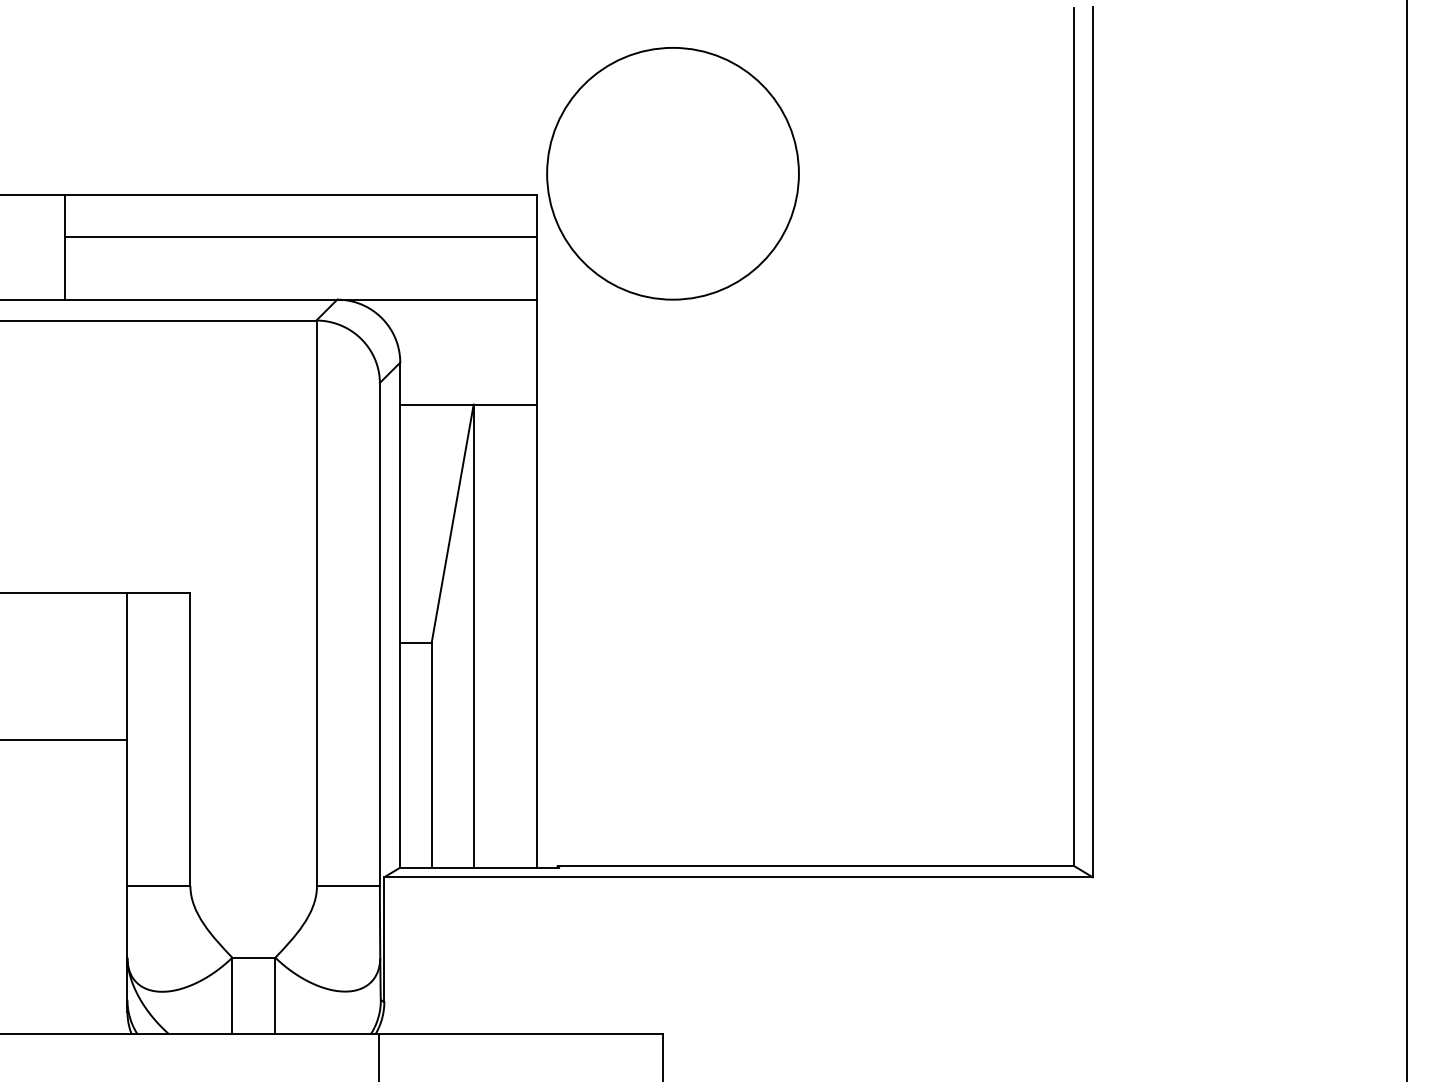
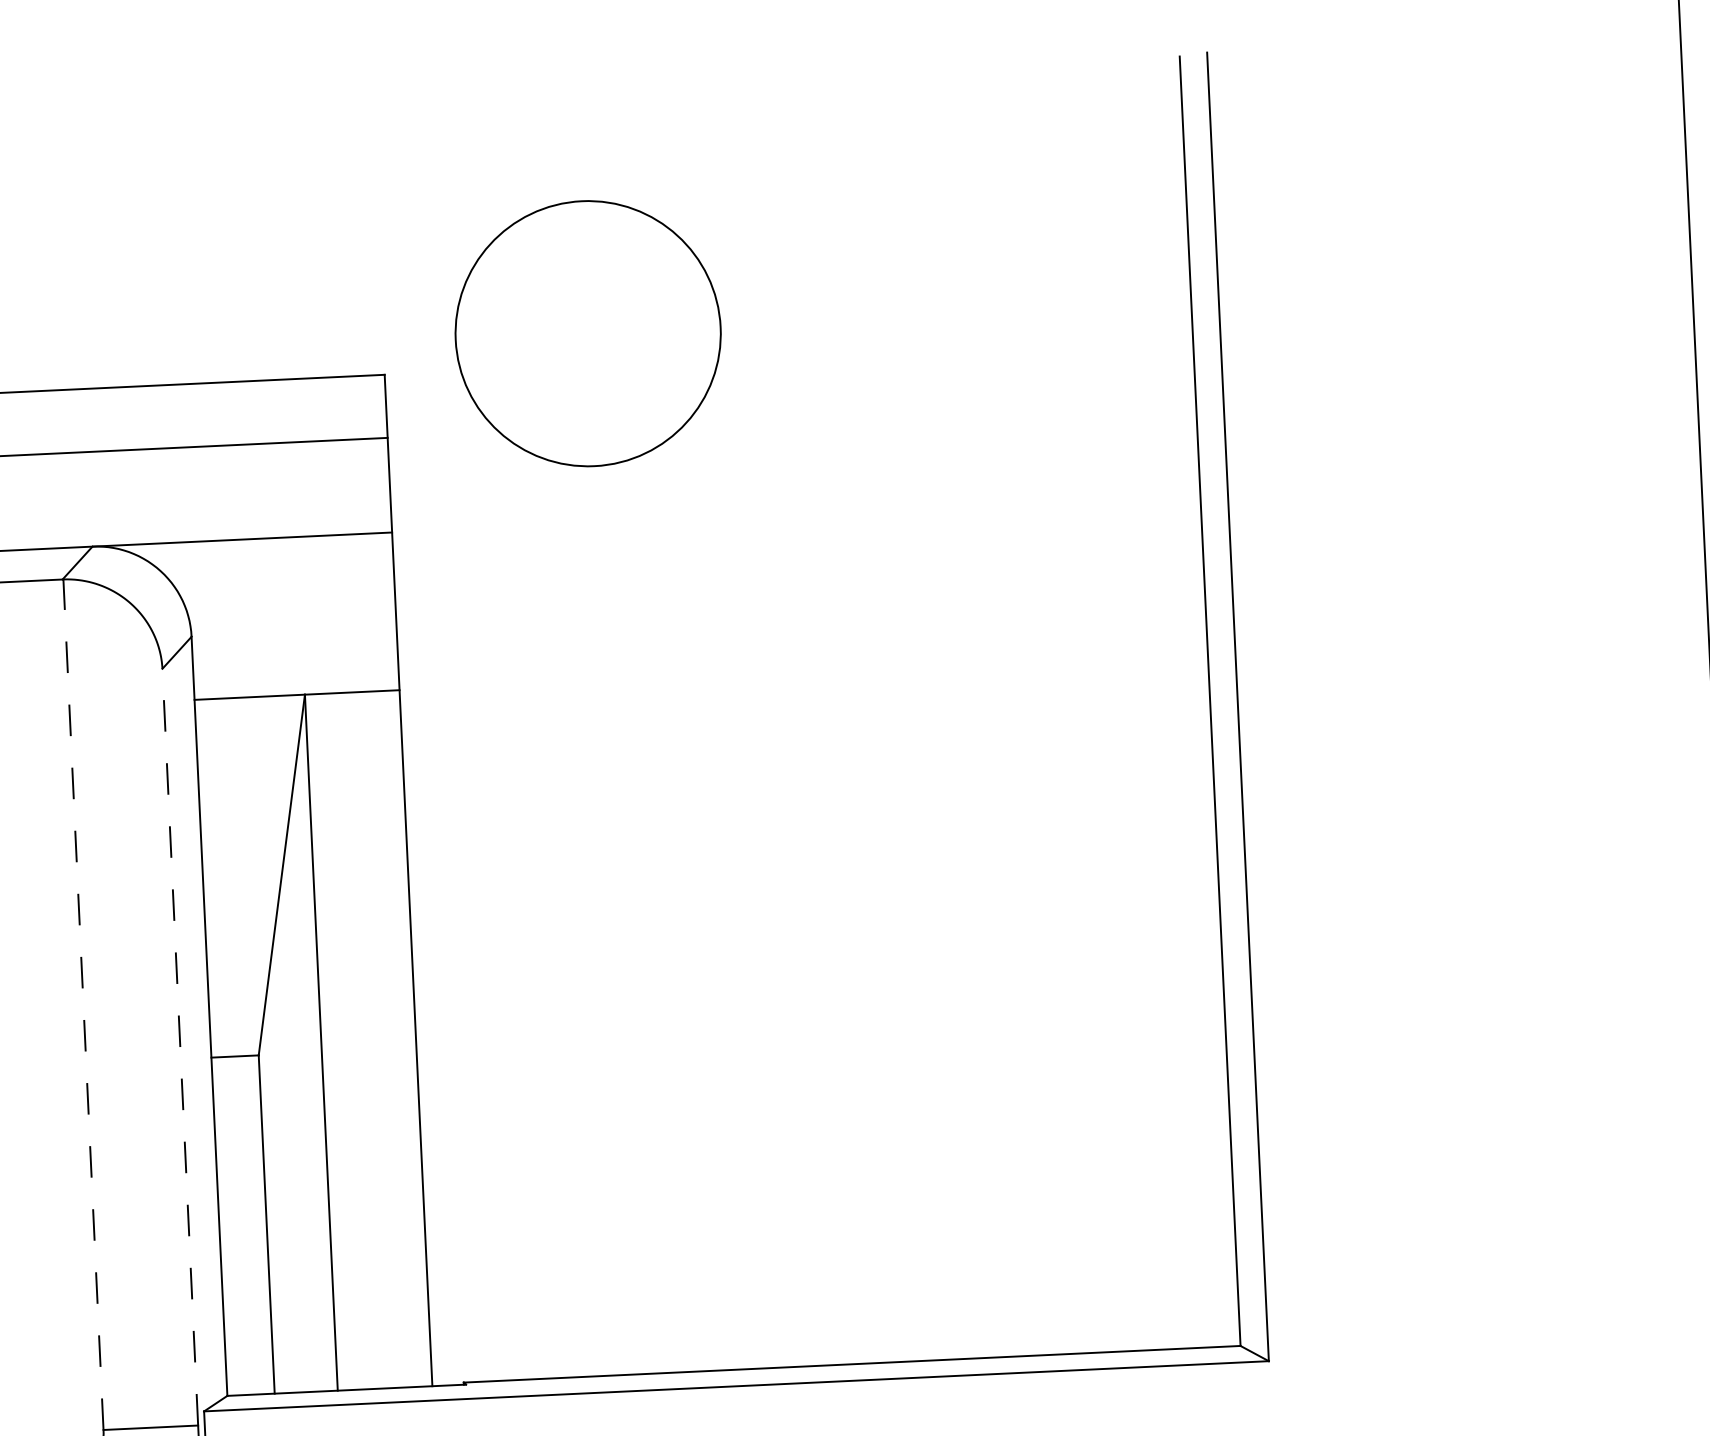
circle: (672, 173) -> (587, 333), size x0.7
line: (316, 603) -> (82, 1004), solid -> dashed
line: (379, 634) -> (179, 1046), solid -> dashed

